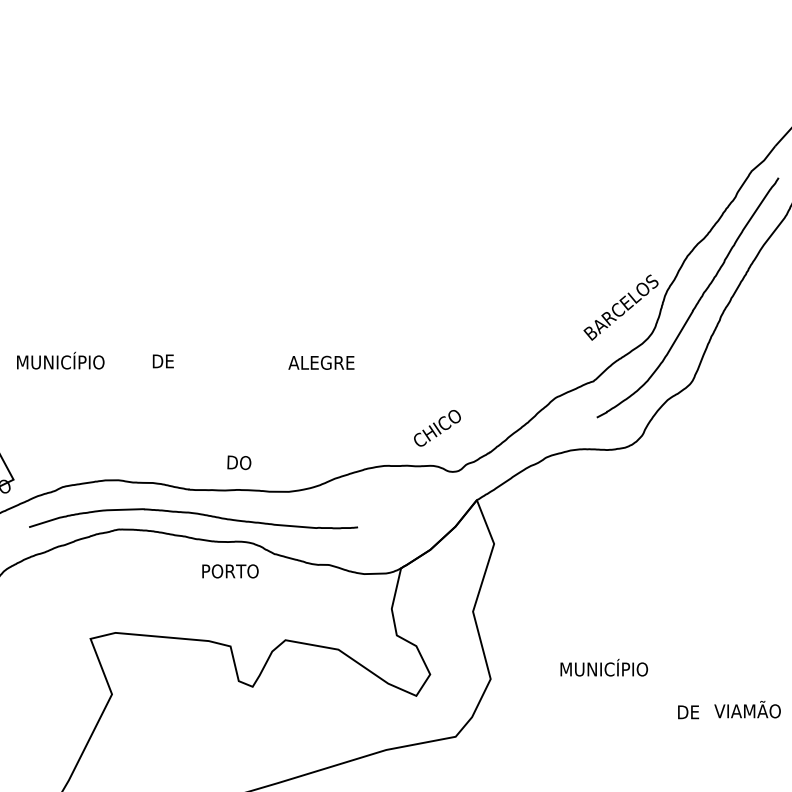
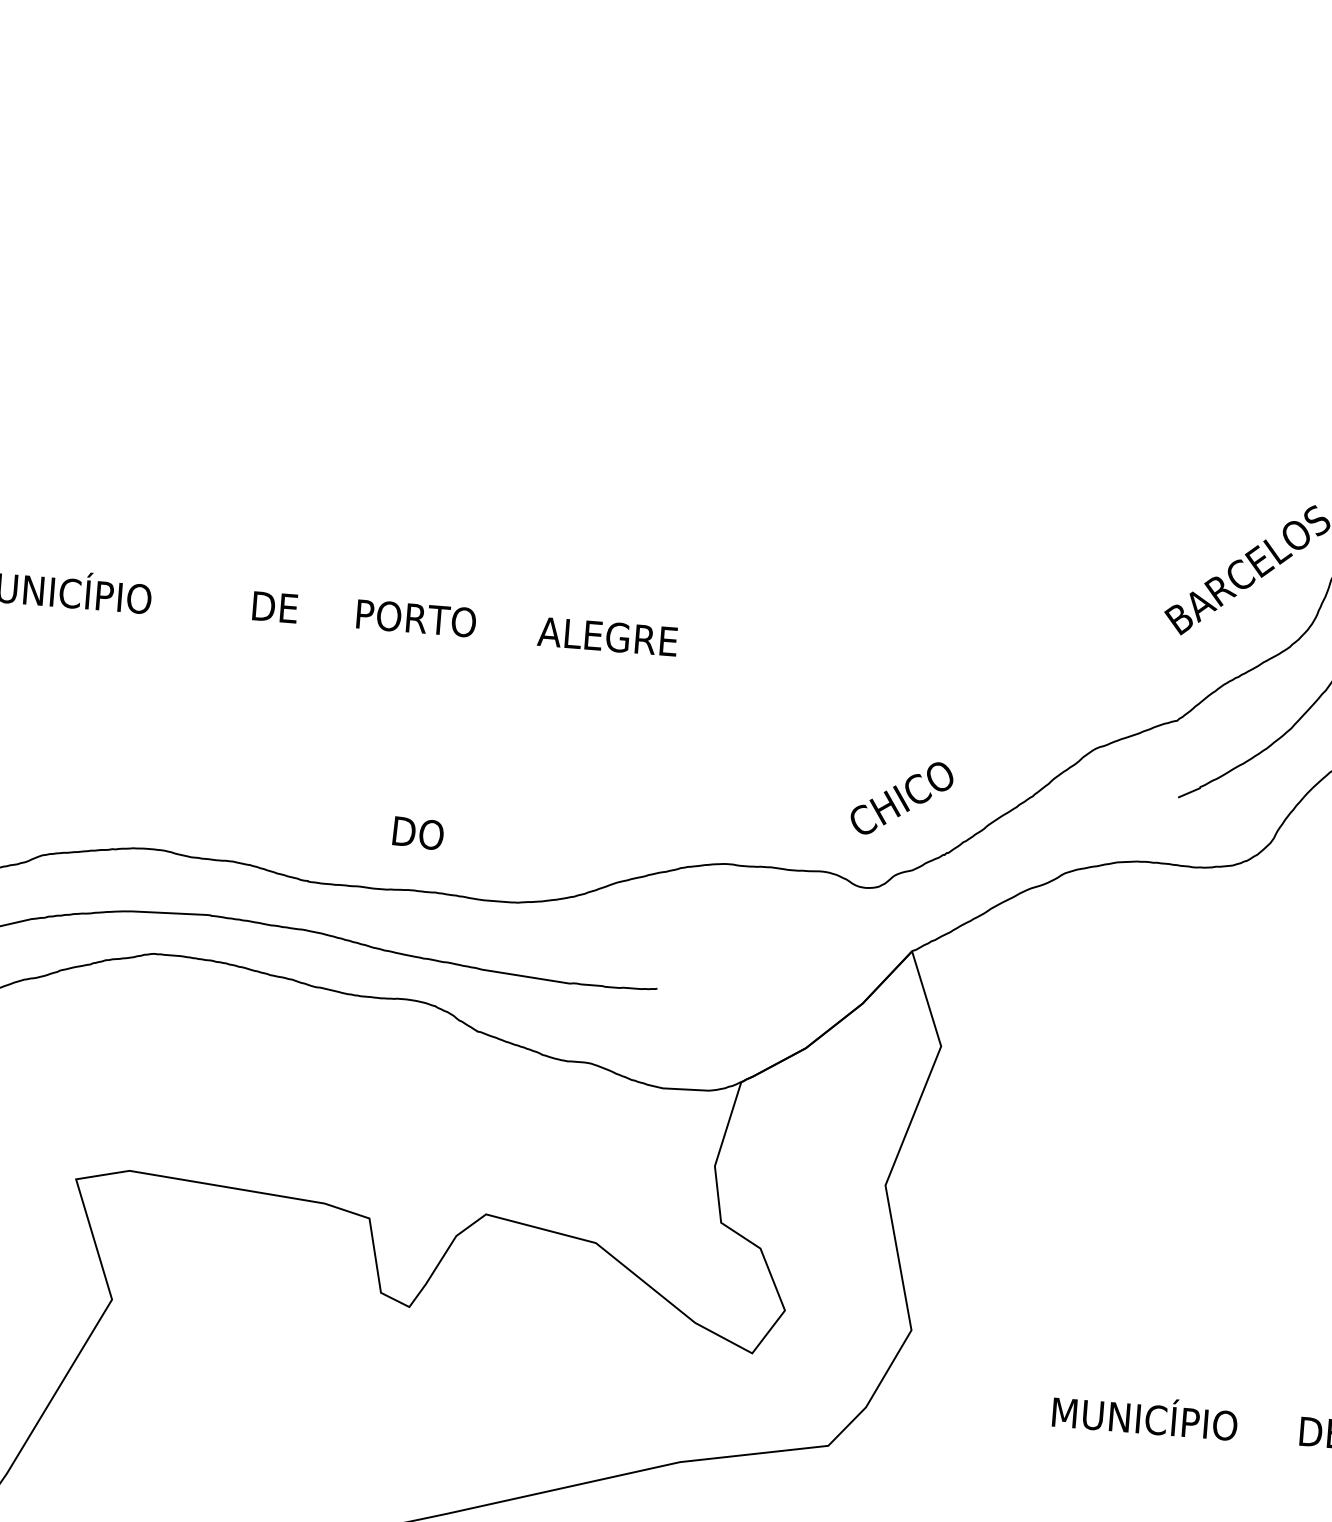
text: (437, 428) -> (902, 798), moved
text: (230, 571) -> (416, 618), moved
text: (604, 667) -> (1145, 1415), moved

